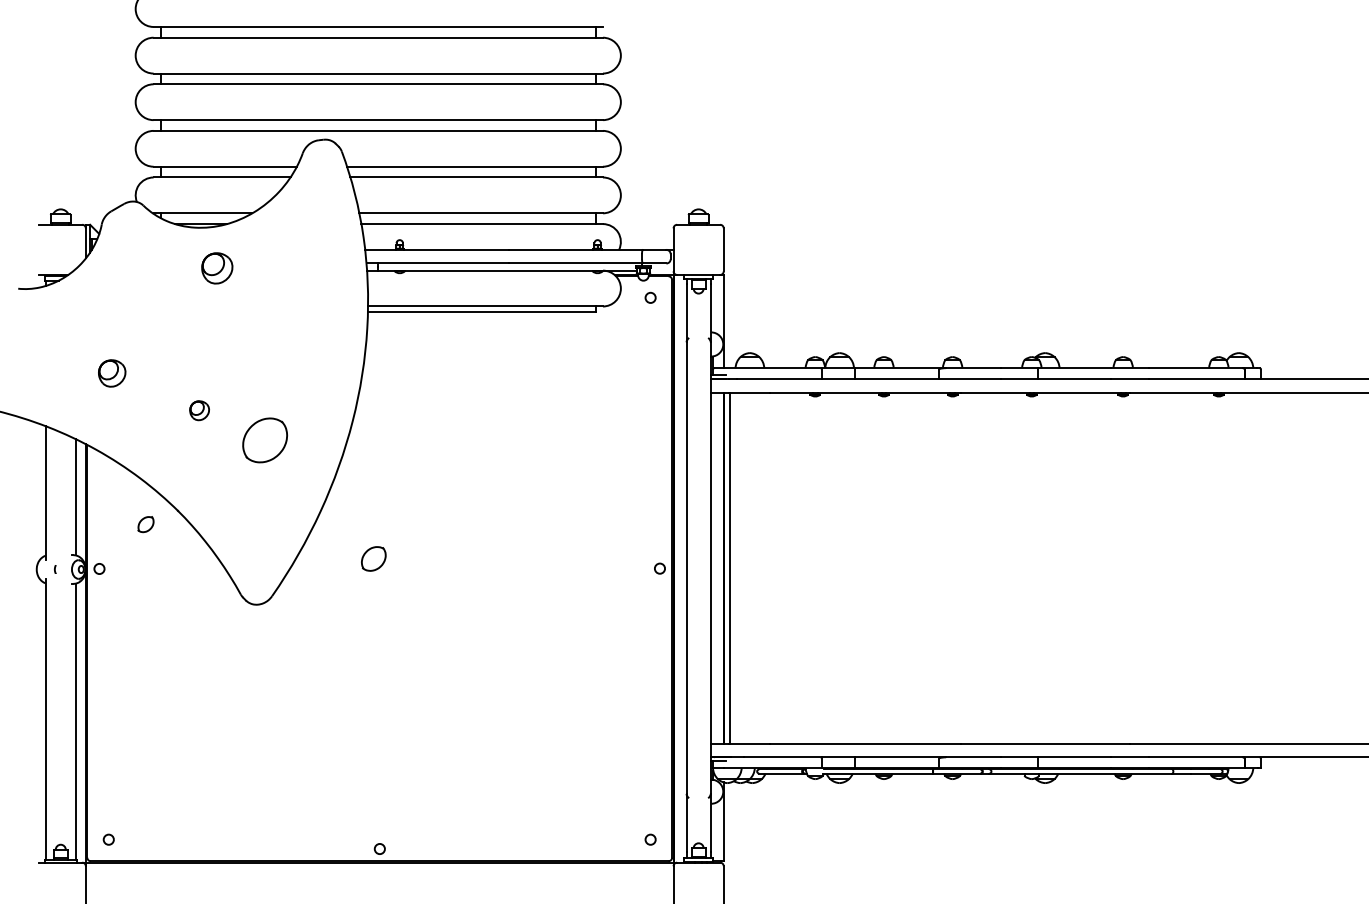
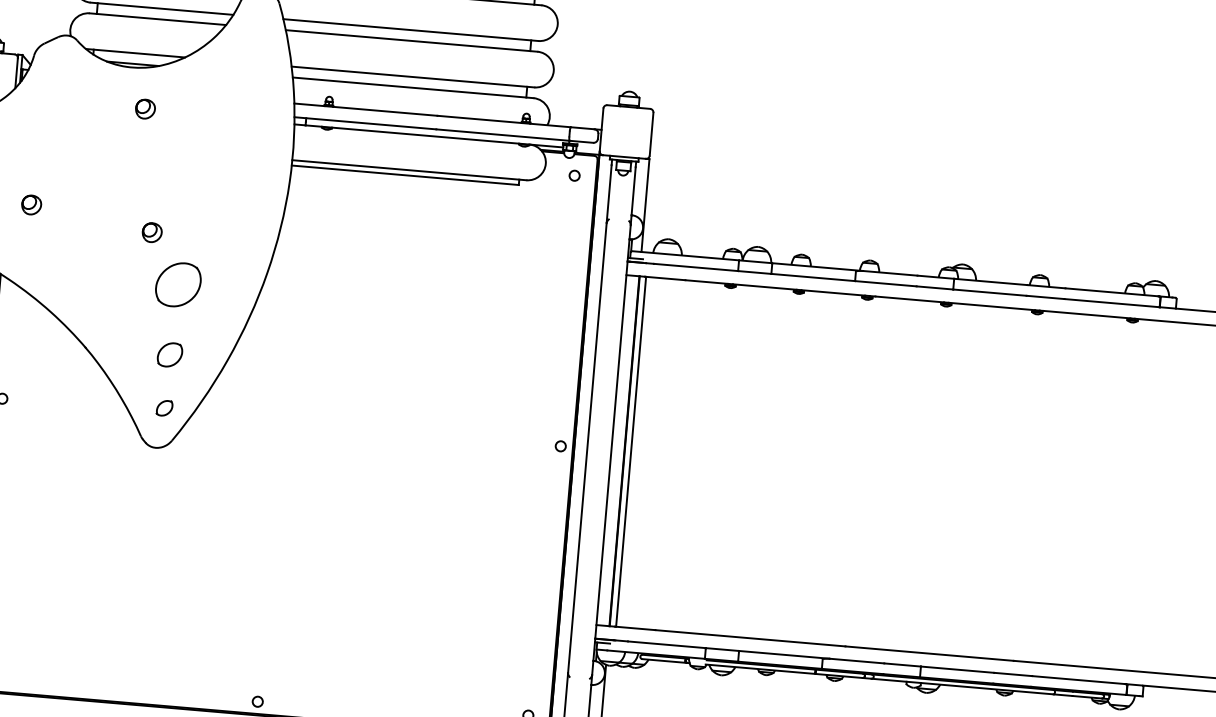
part: (217, 267) -> (145, 108), size x0.62
part: (111, 373) -> (31, 205), size x0.71
part: (199, 410) -> (152, 232), moved
part: (145, 524) -> (164, 408), moved
part: (373, 558) -> (169, 354), moved

